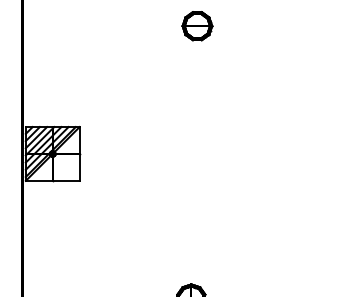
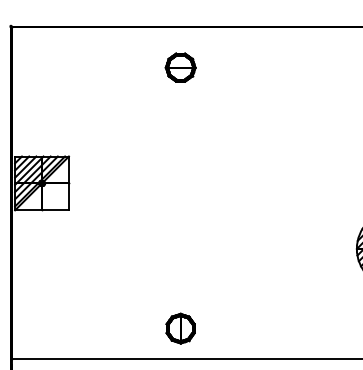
part: (197, 26) -> (180, 67), moved

